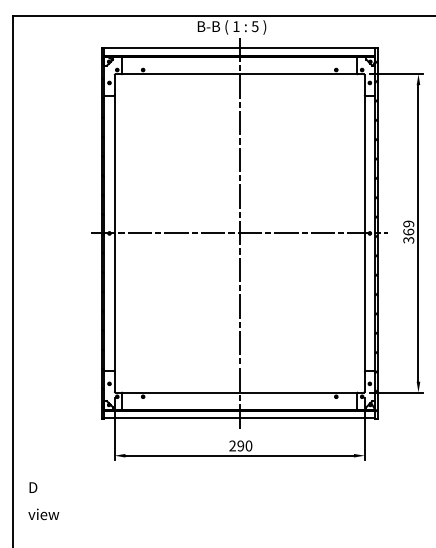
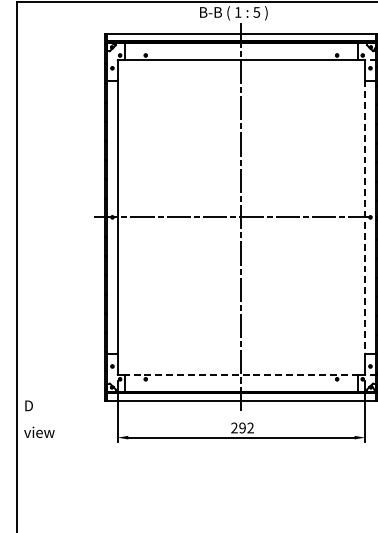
line: (364, 233) -> (365, 217), solid -> dashed
line: (239, 392) -> (241, 375), solid -> dashed
text: (248, 445) -> (250, 427), 290 -> 292
text: (43, 501) -> (39, 419), moved

